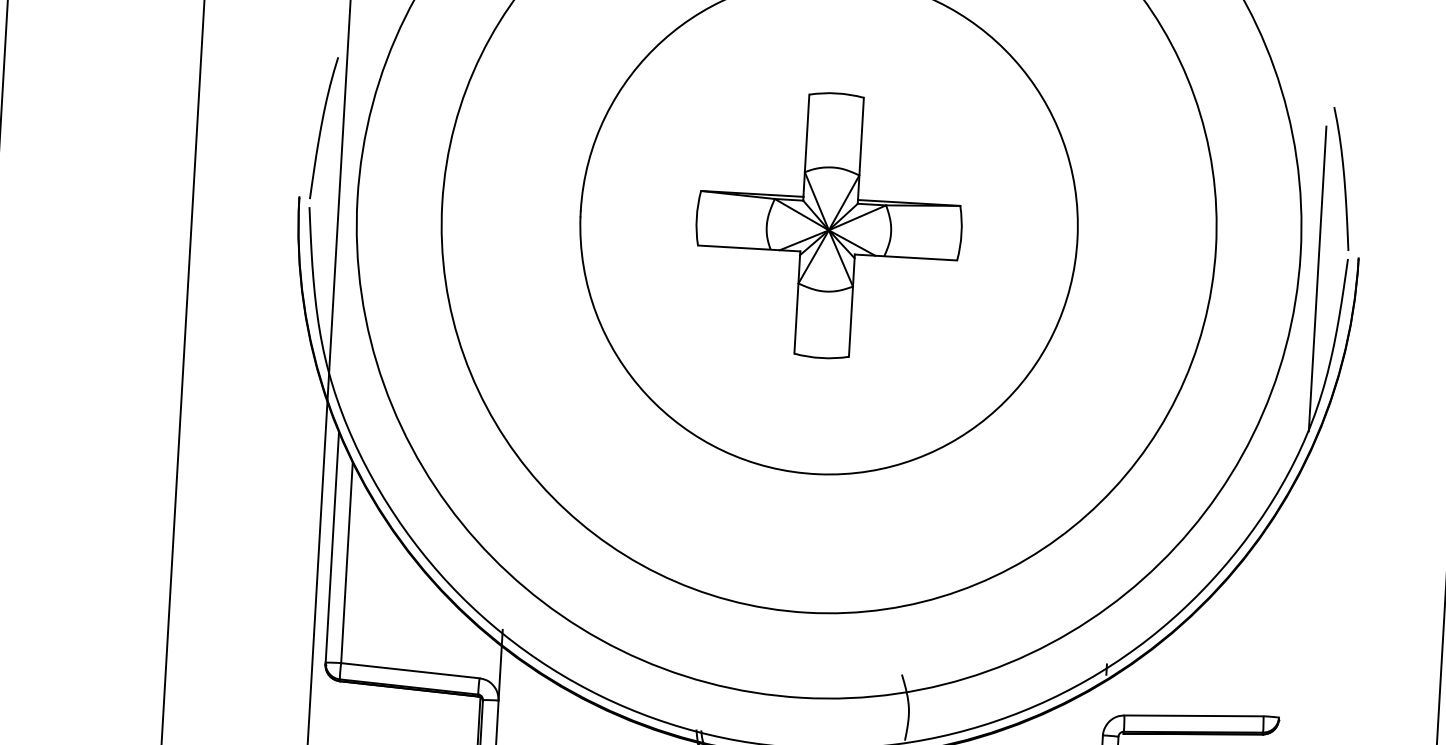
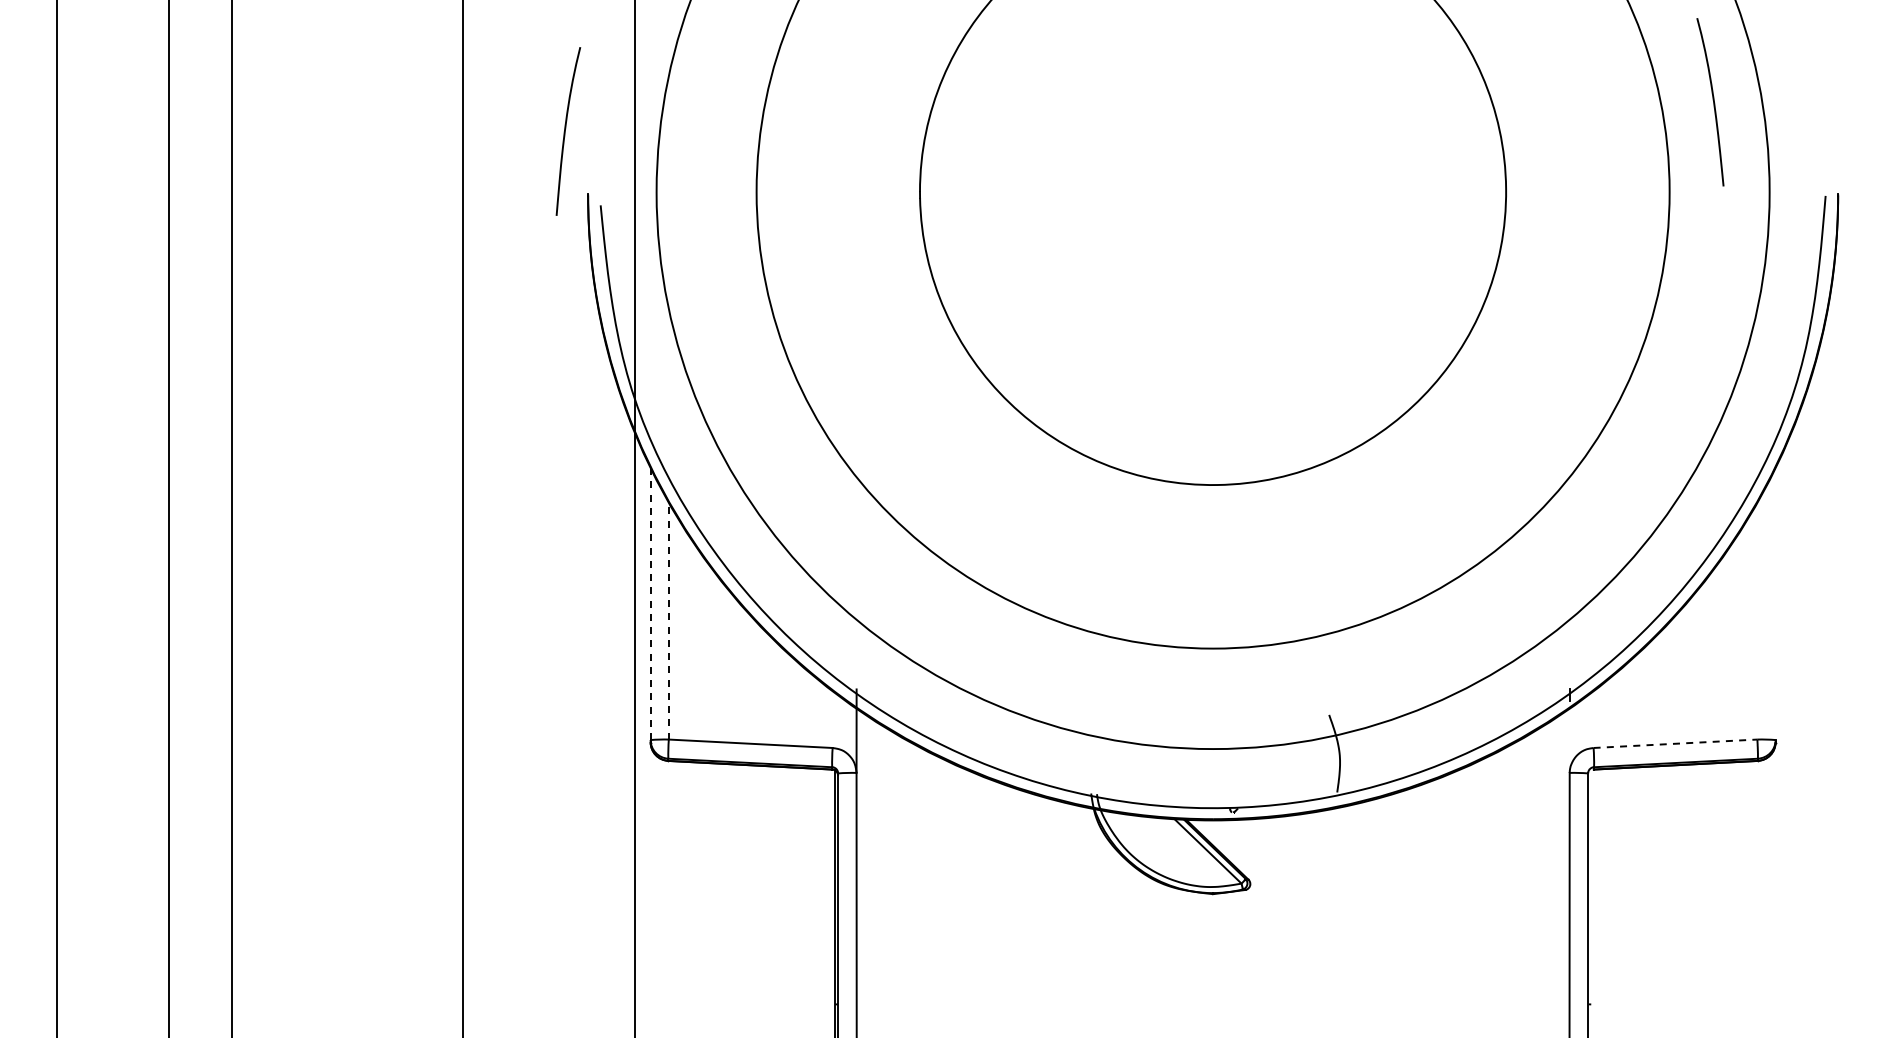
curve: (321, 128) -> (565, 131), moved
curve: (1343, 177) -> (1712, 100), moved
part: (829, 225) -> (1213, 191), removed
line: (1317, 279) -> (1791, 221), removed
line: (332, 546) -> (650, 603), solid -> dashed
line: (346, 562) -> (668, 620), solid -> dashed
line: (1194, 715) -> (1675, 743), solid -> dashed

